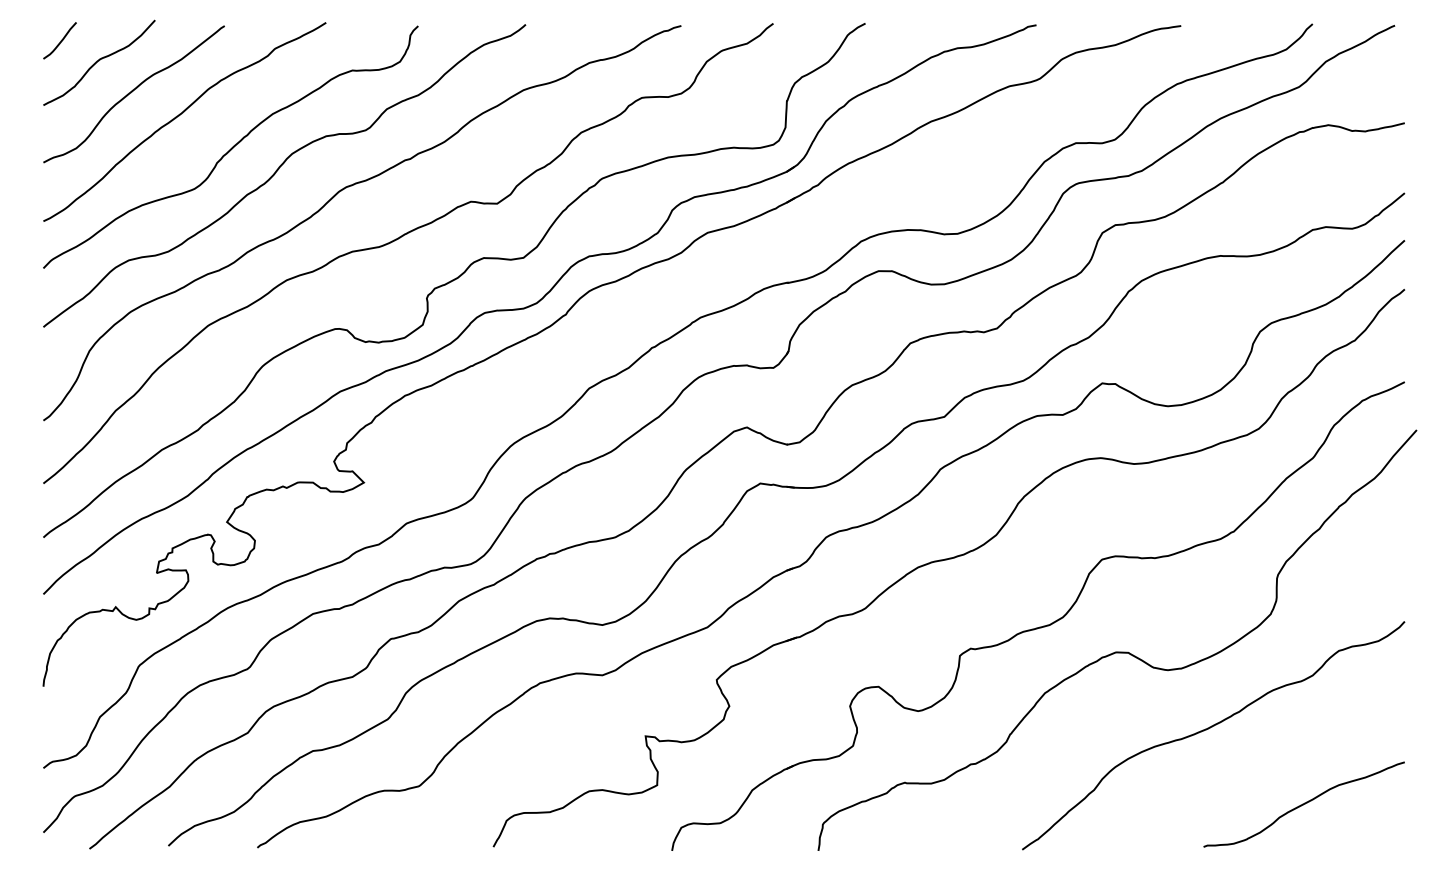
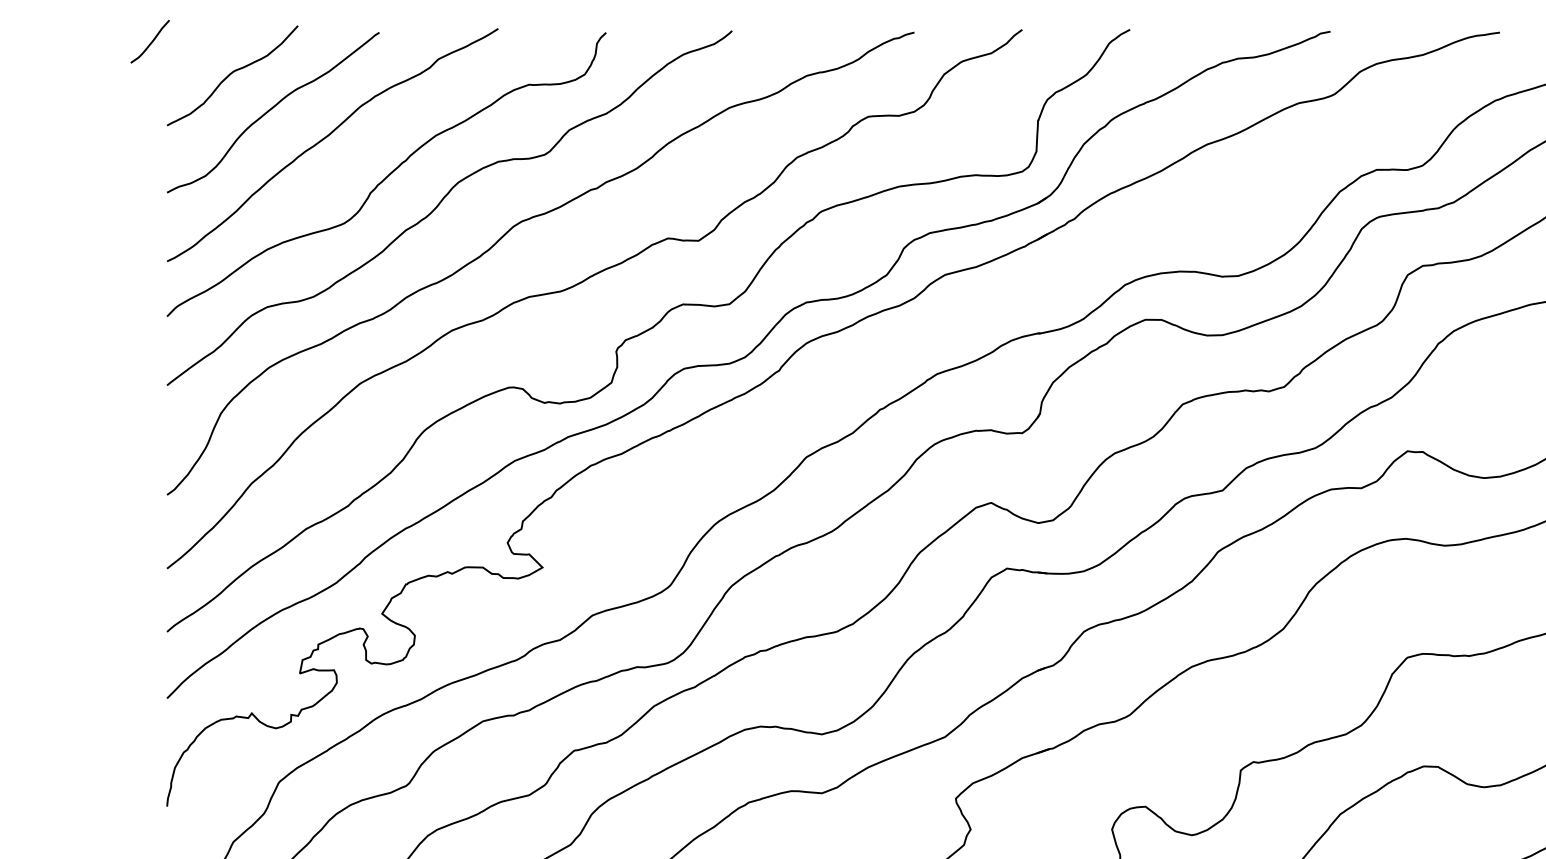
curve: (60, 40) -> (150, 41), moved

